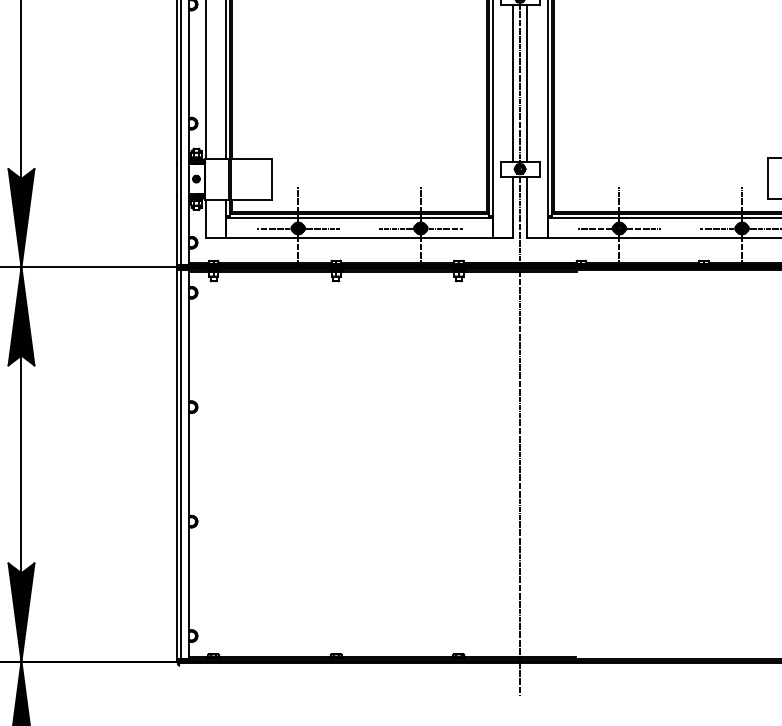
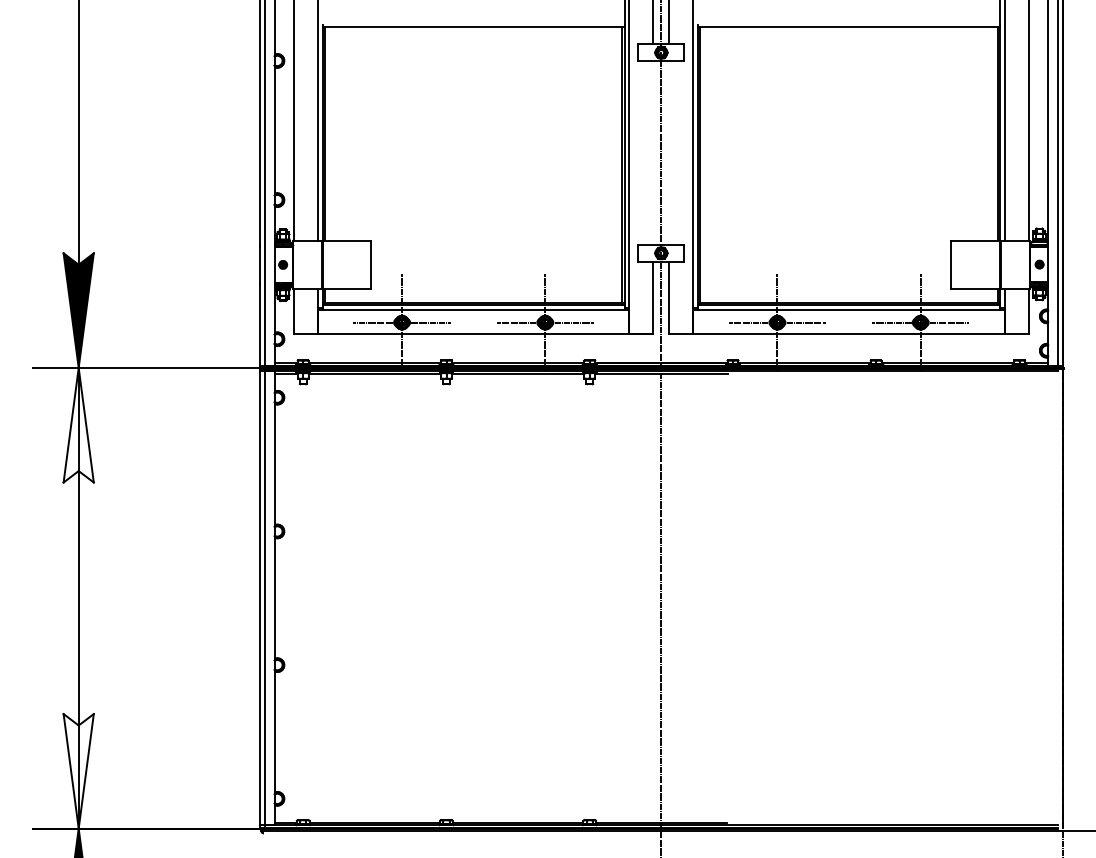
line: (513, 82) -> (653, 152), removed
line: (527, 82) -> (669, 152), removed
fill: (21, 315) -> (78, 424), removed
fill: (21, 612) -> (78, 771), removed

